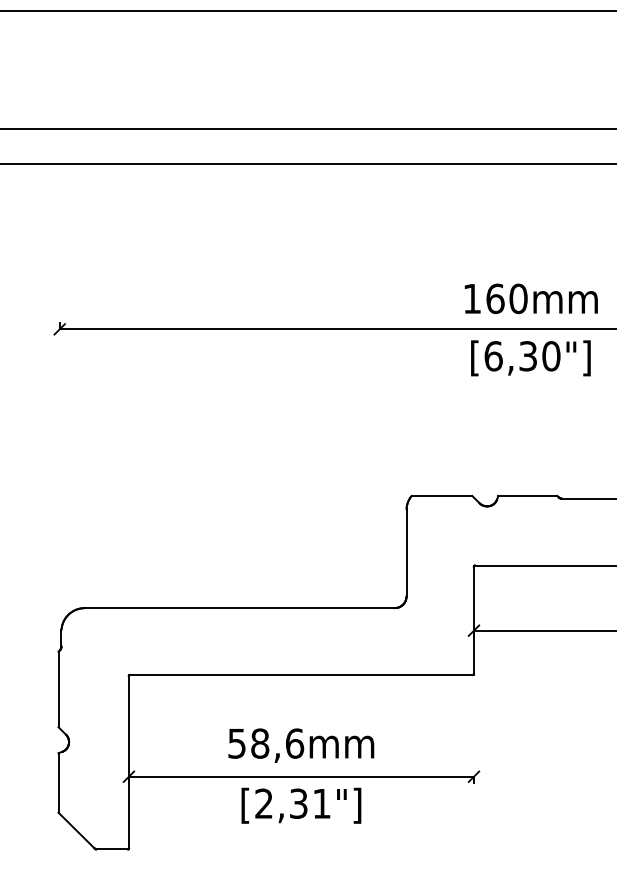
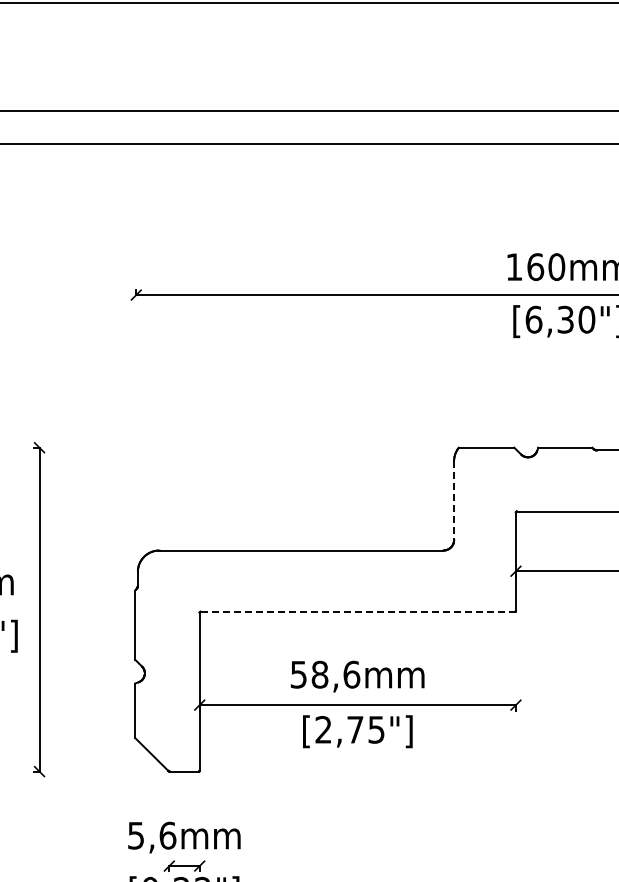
line: (406, 553) -> (454, 500), solid -> dashed
line: (302, 674) -> (358, 611), solid -> dashed
text: (309, 803) -> (365, 729), [2,31"] -> [2,75"]

